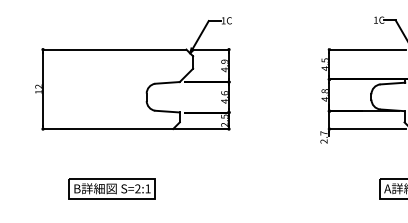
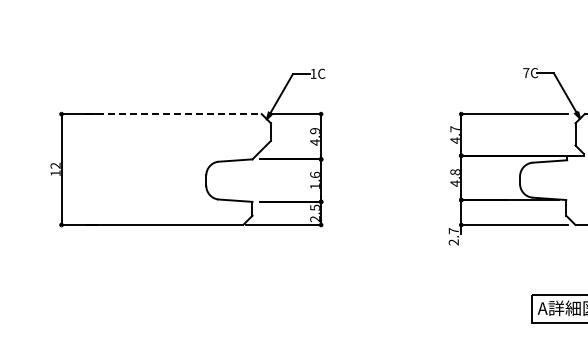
text: (376, 19) -> (526, 72), 1C -> 7C
line: (123, 49) -> (173, 114), solid -> dashed
text: (324, 60) -> (454, 129), 4.5 -> 4.7
text: (224, 101) -> (314, 186), 4.6 -> 1.6
part: (111, 188) -> (157, 308), removed

